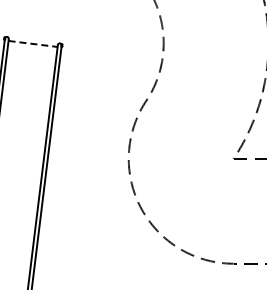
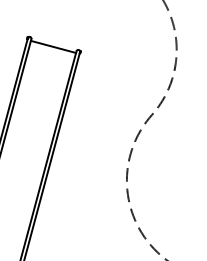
line: (33, 43) -> (53, 46), dashed -> solid

